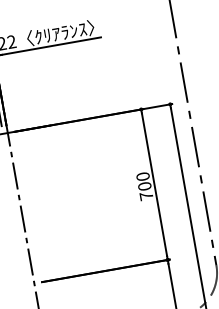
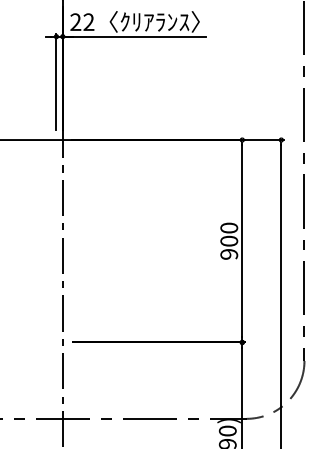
text: (146, 196) -> (229, 254), 700 -> 900

